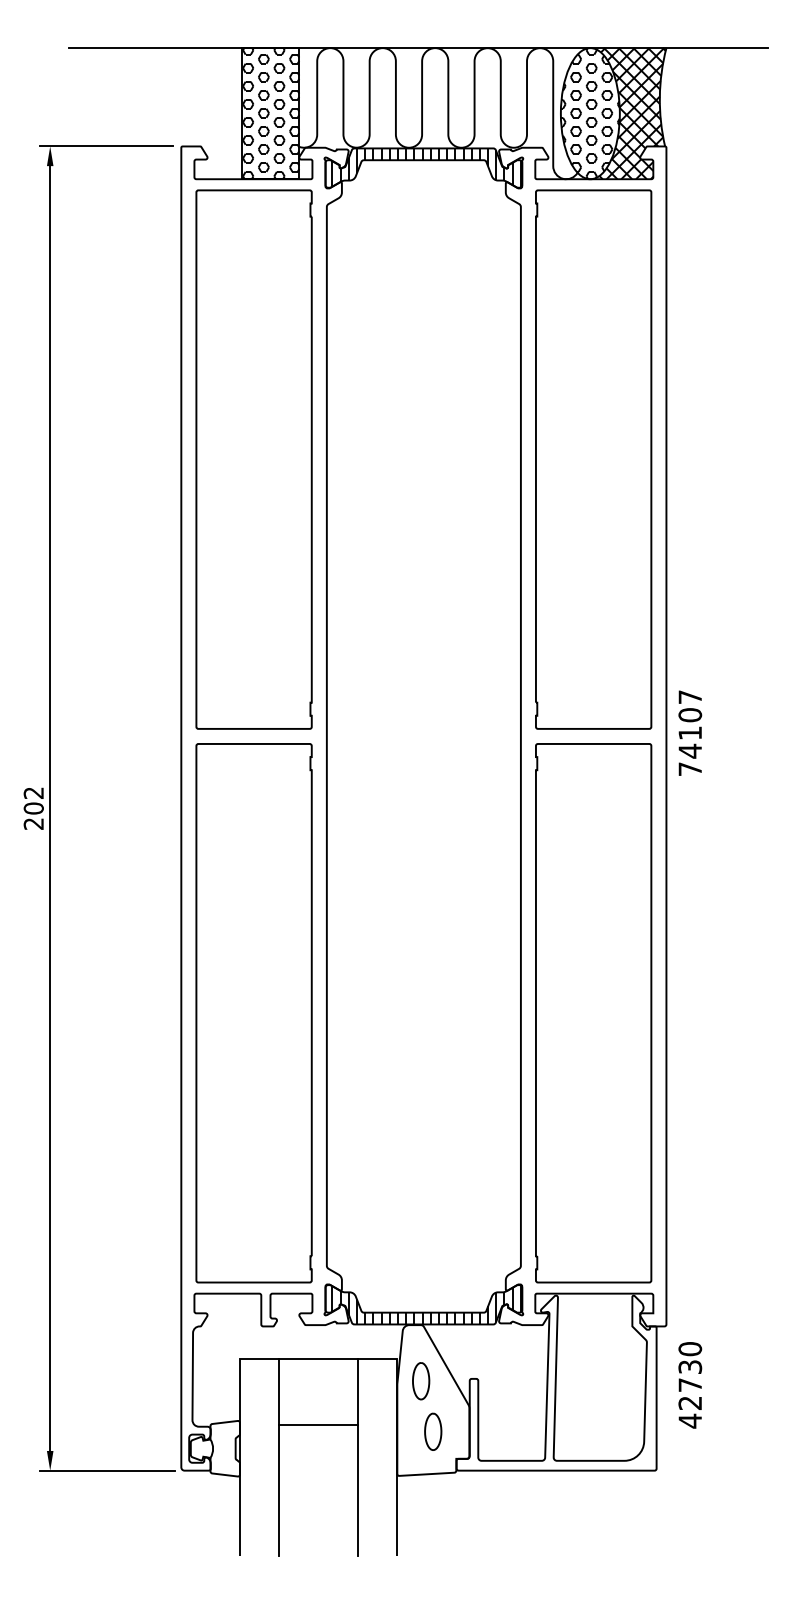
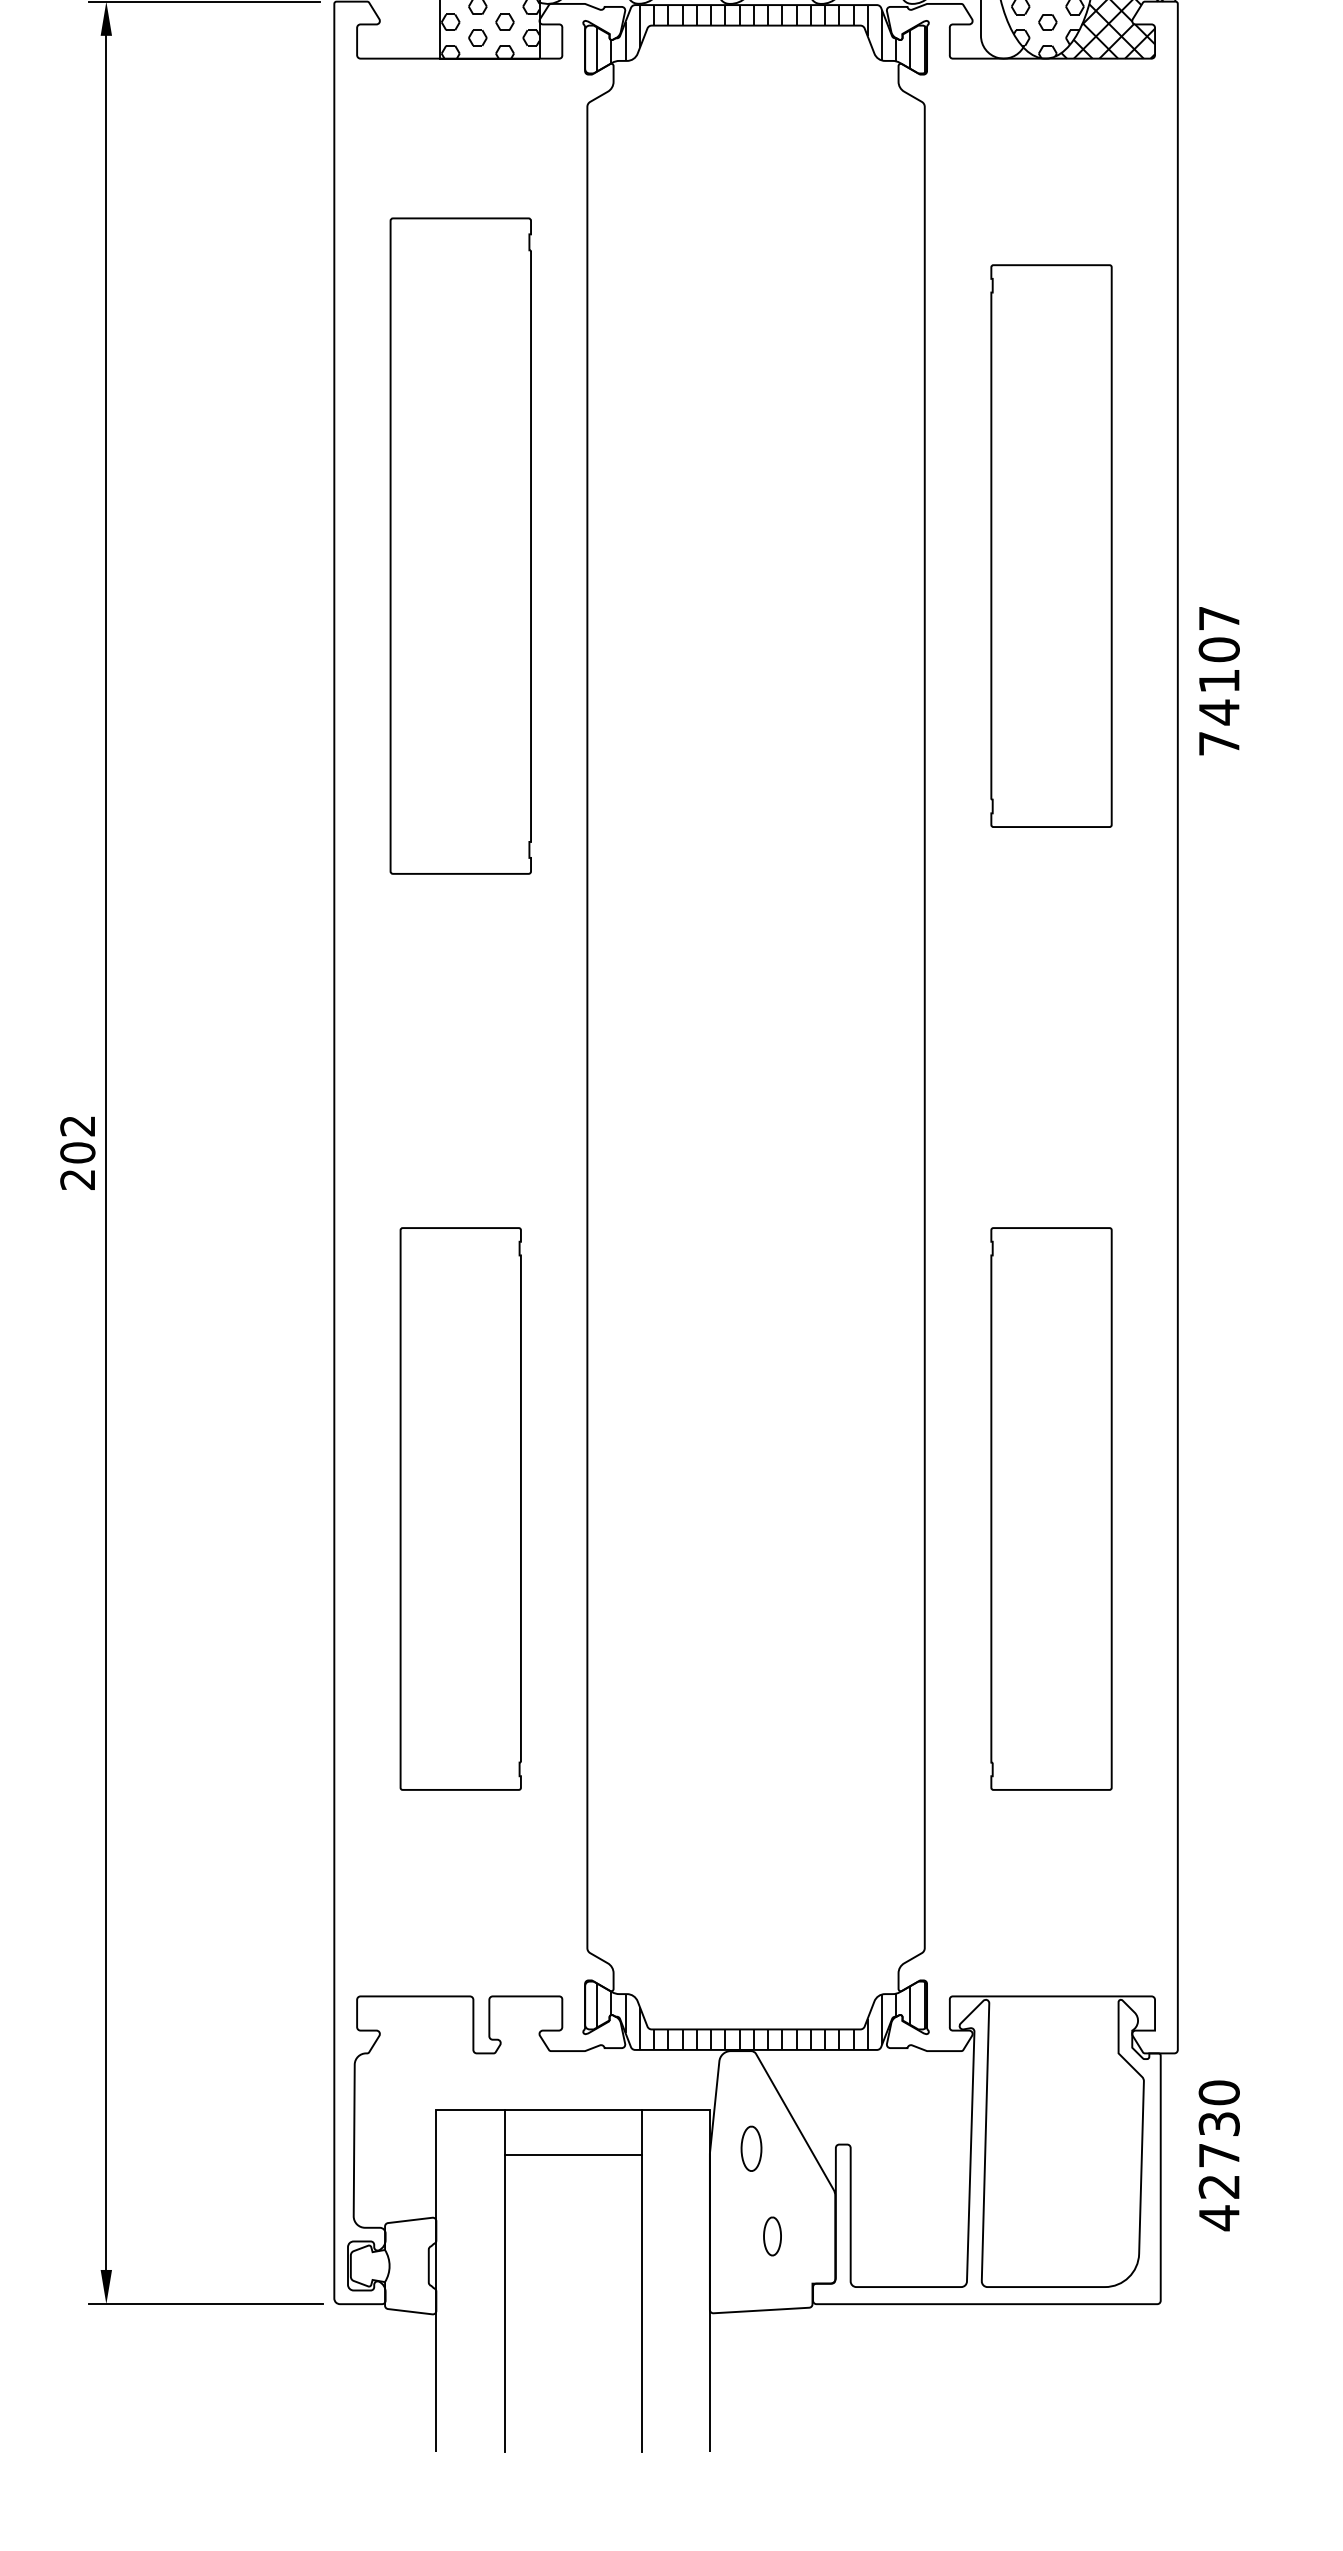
part: (253, 459) -> (459, 545), size x0.7
part: (593, 459) -> (1051, 545), size x0.6
text: (690, 732) -> (1219, 679), moved
part: (253, 1013) -> (459, 1509), size x0.6
part: (593, 1013) -> (1051, 1509), size x0.6
part: (421, 1381) -> (751, 2149), size x0.7
line: (318, 1424) -> (572, 2154), moved
part: (433, 1431) -> (772, 2236), size x0.6

